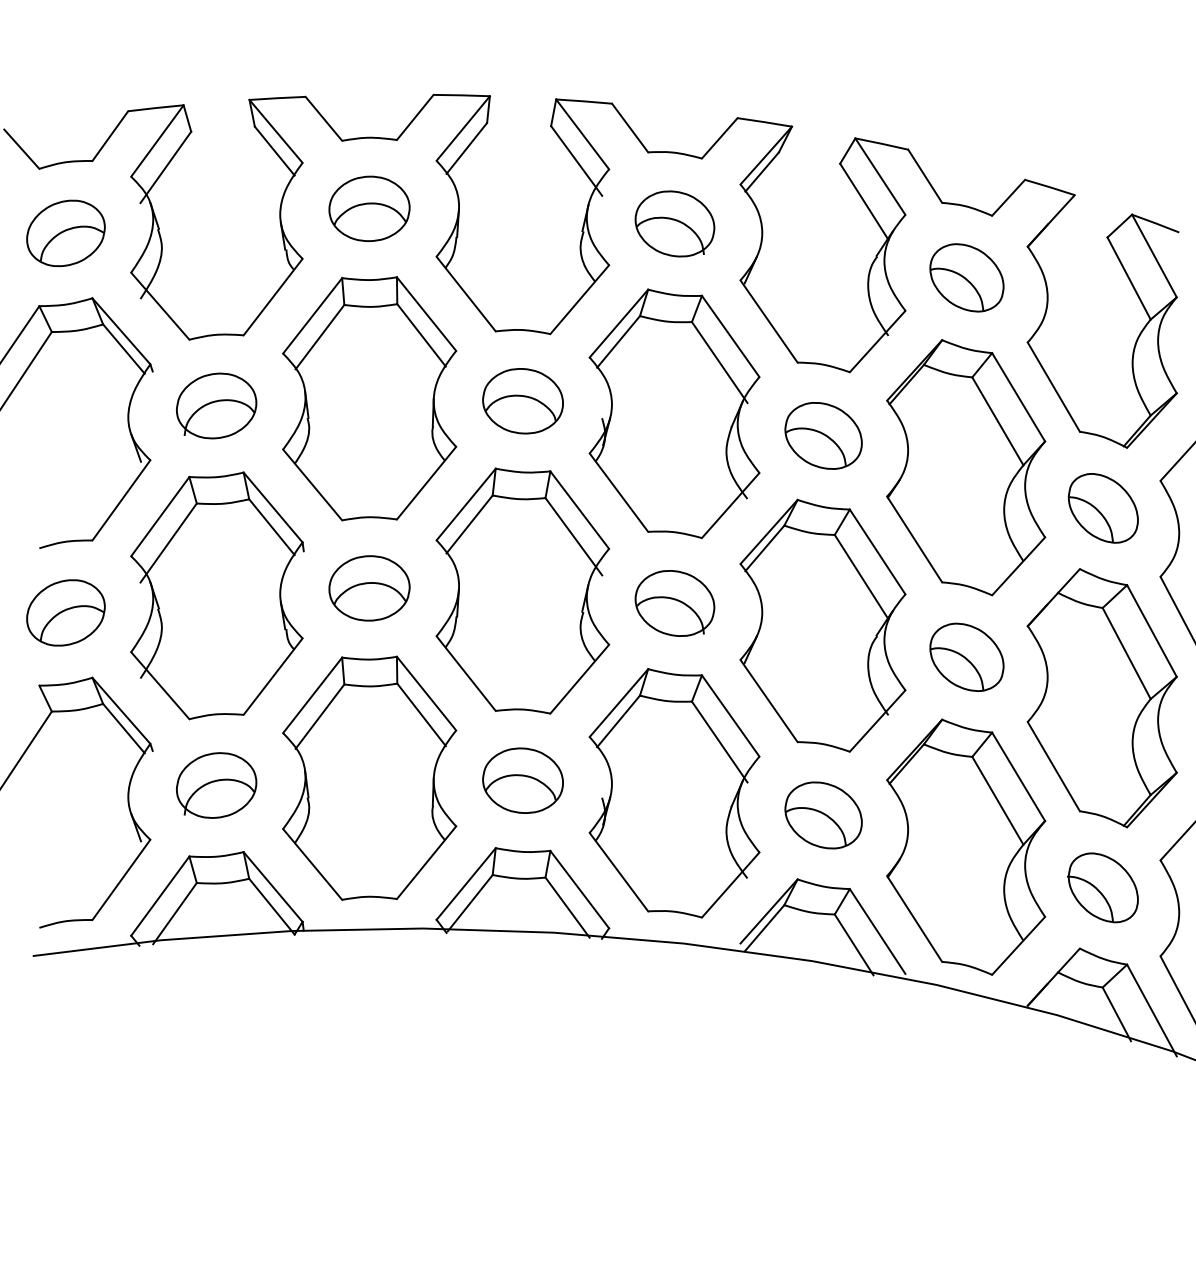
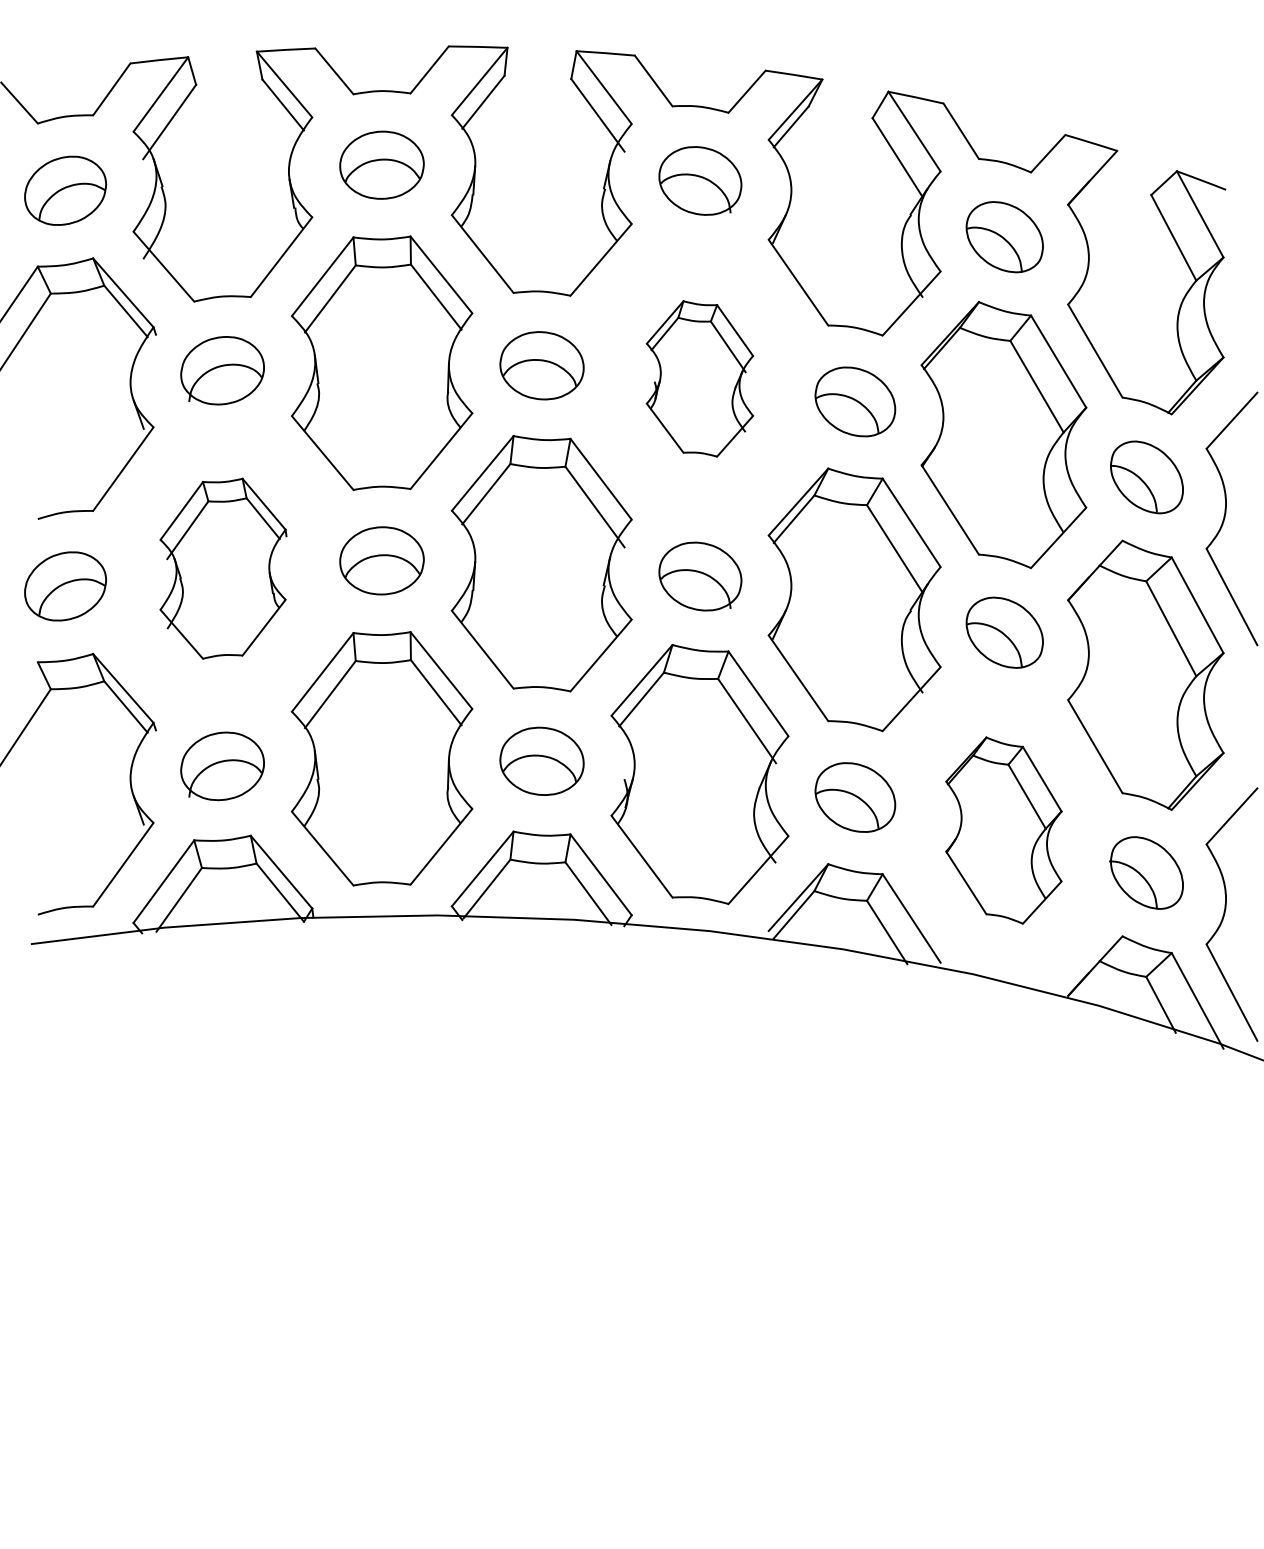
part: (674, 413) -> (699, 378), size x0.6
part: (217, 595) -> (223, 568), size x0.7
part: (965, 847) -> (1003, 830), size x0.7

